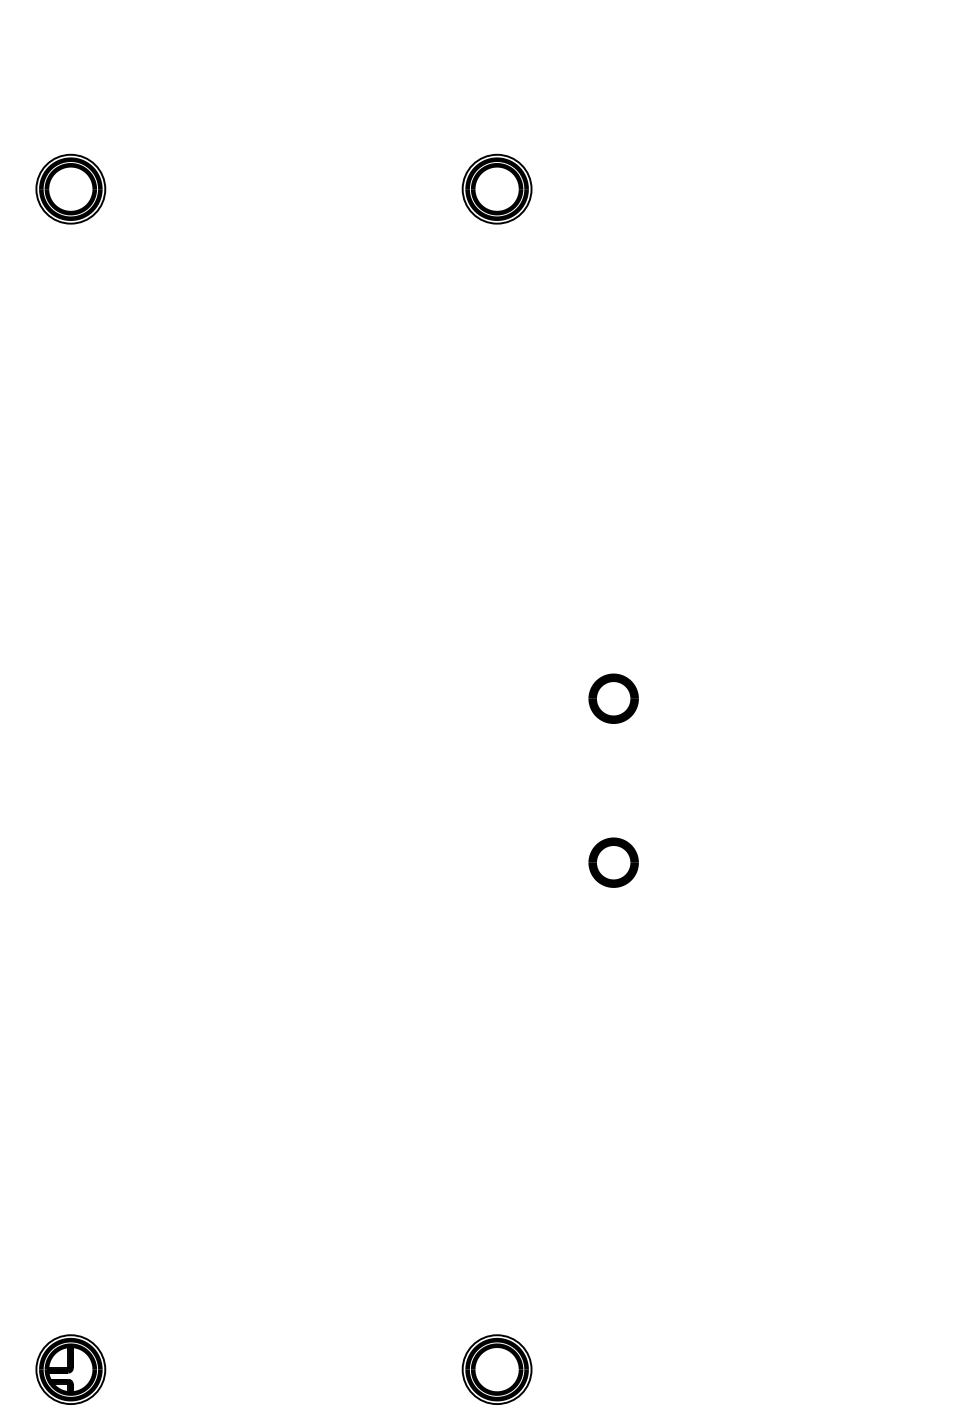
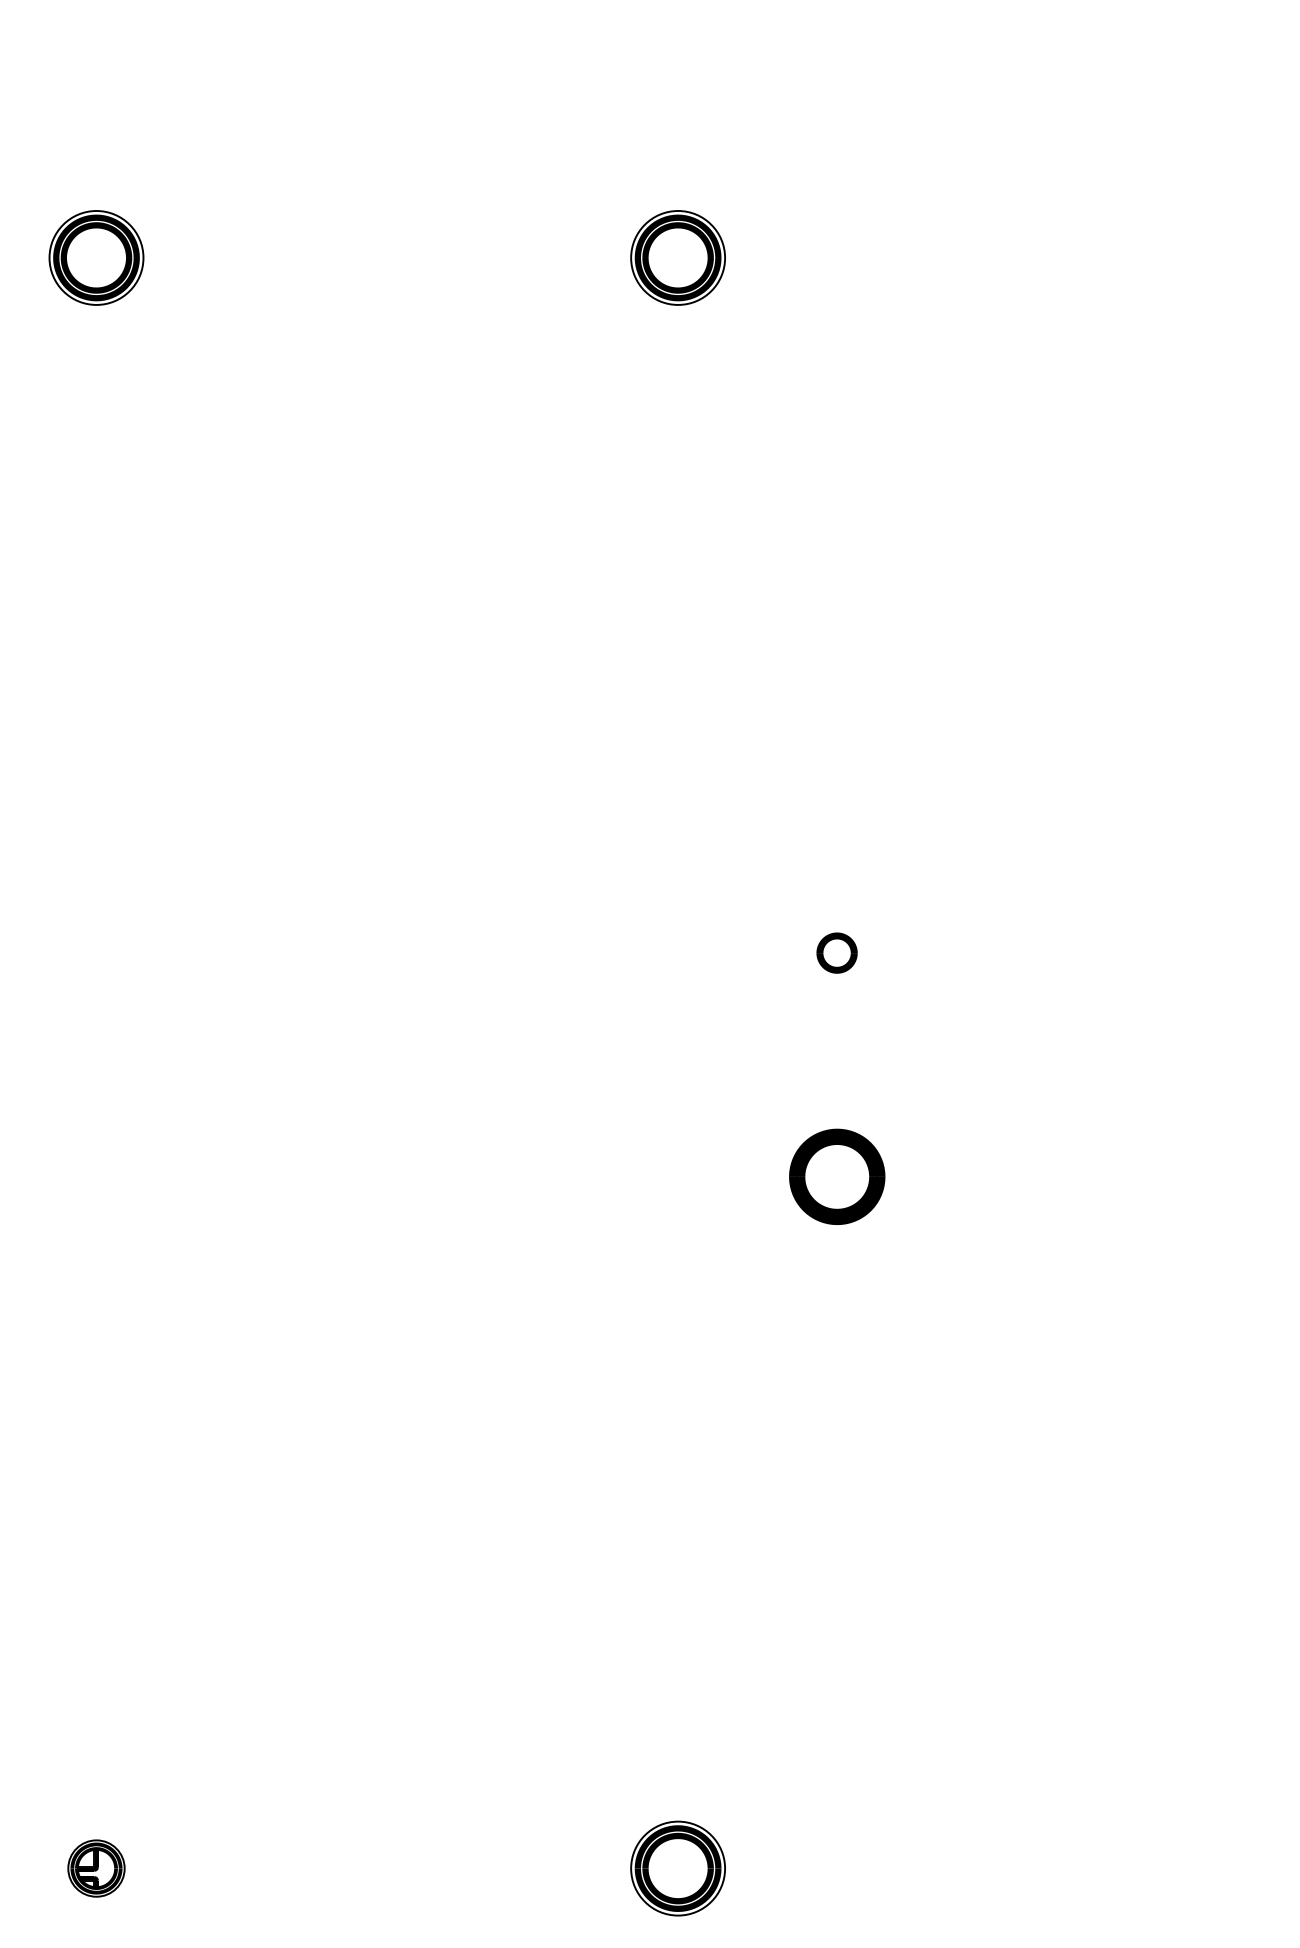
part: (613, 698) -> (836, 952), size x0.6
part: (613, 862) -> (836, 1176), size x1.4
part: (70, 1369) -> (96, 1868), size x0.6

